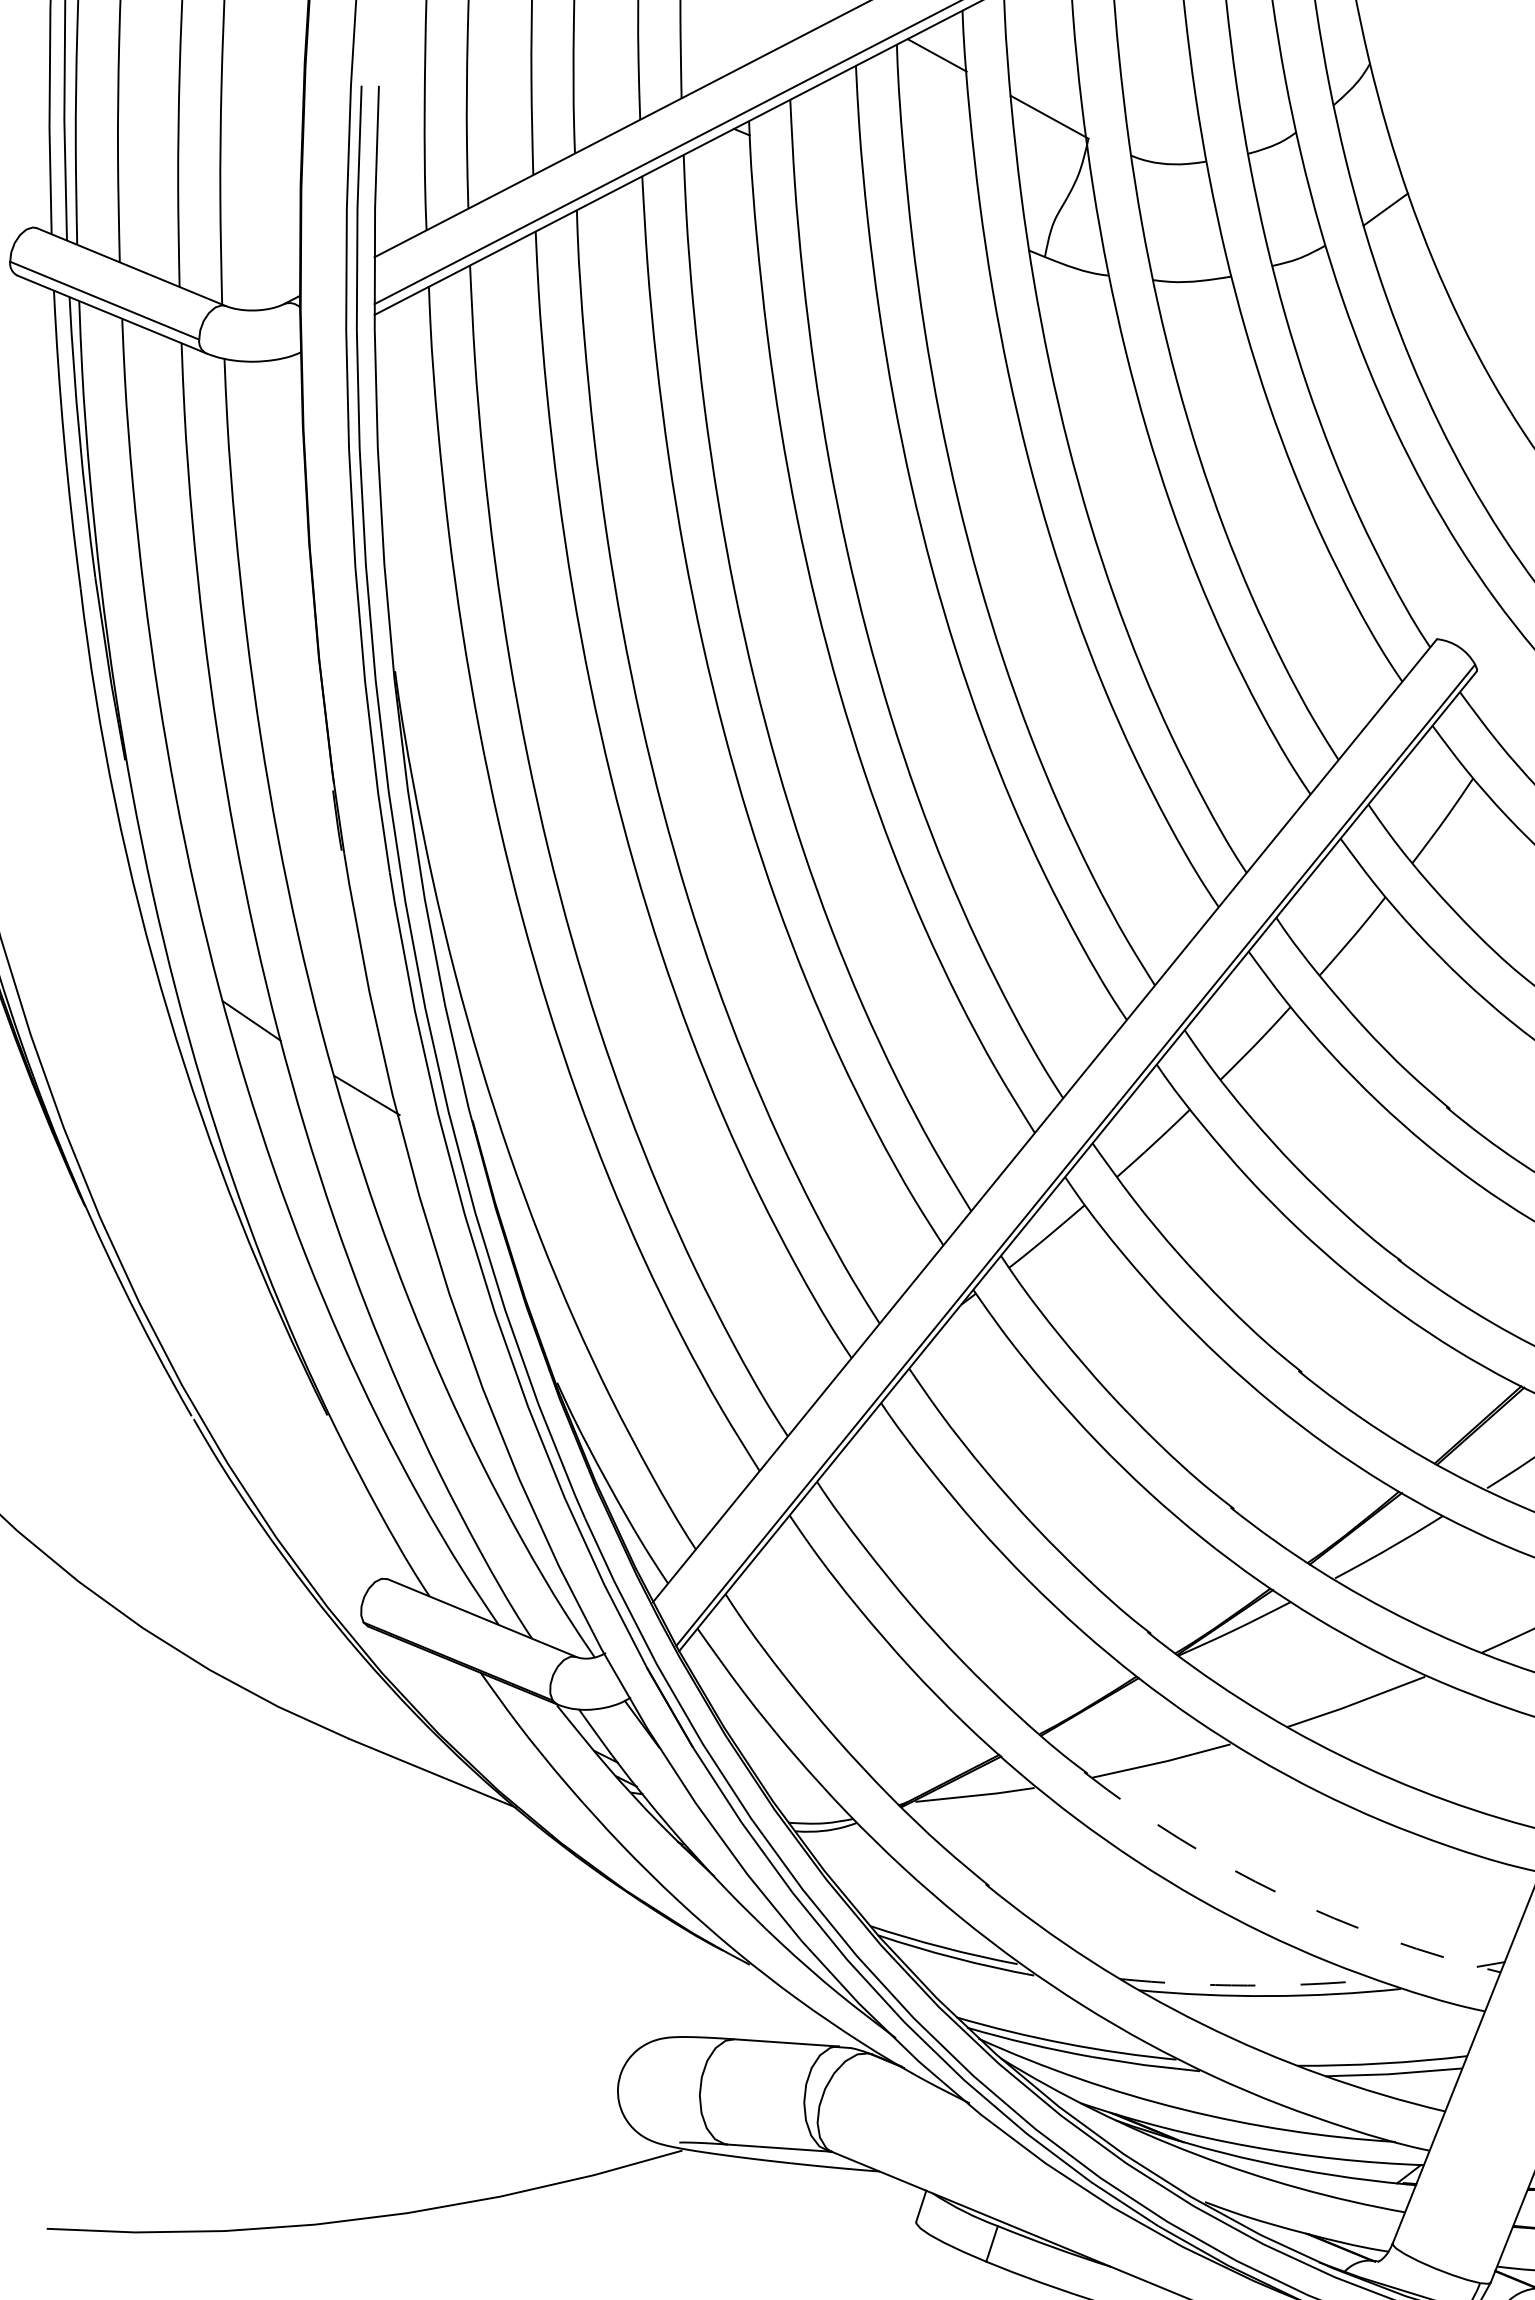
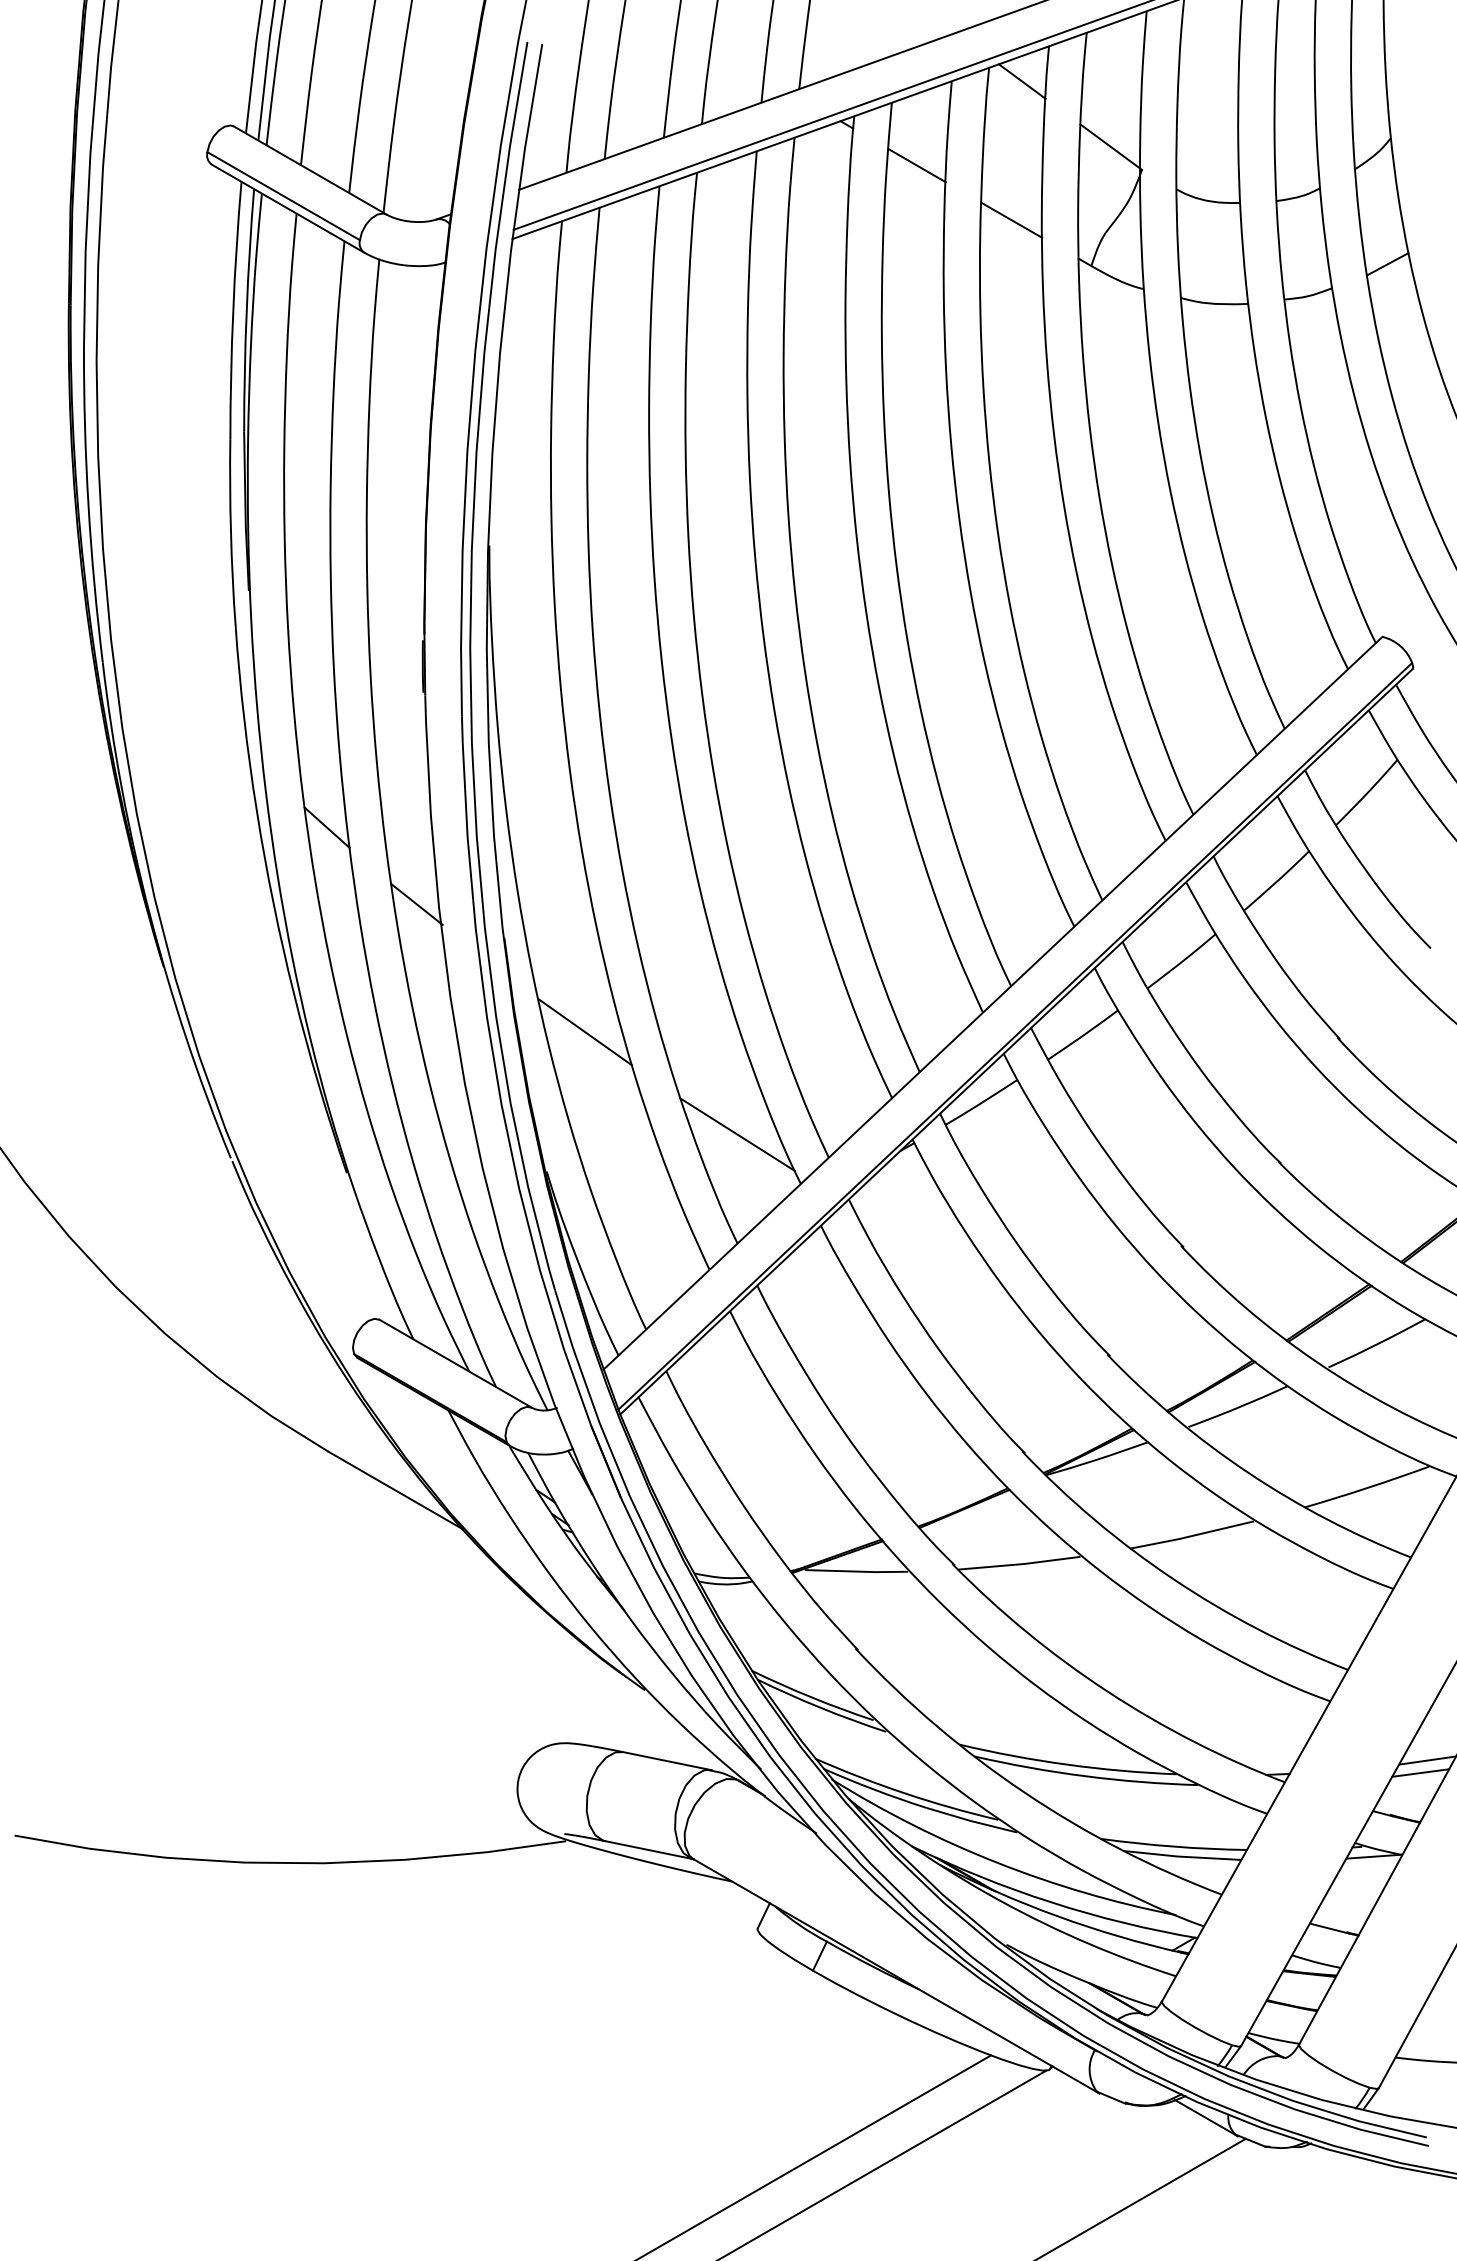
line: (828, 168) -> (916, 165), added
line: (945, 215) -> (1011, 219), added
line: (579, 1215) -> (584, 1031), added
line: (771, 1310) -> (737, 1134), added
arc: (1281, 1895) -> (1106, 1691), dashed -> solid
arc: (1247, 1985) -> (1067, 1764), dashed -> solid

